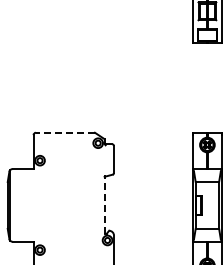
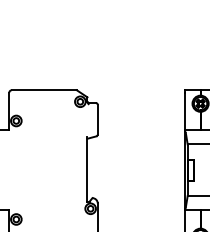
line: (64, 132) -> (43, 89), dashed -> solid
line: (104, 204) -> (87, 169), dashed -> solid

